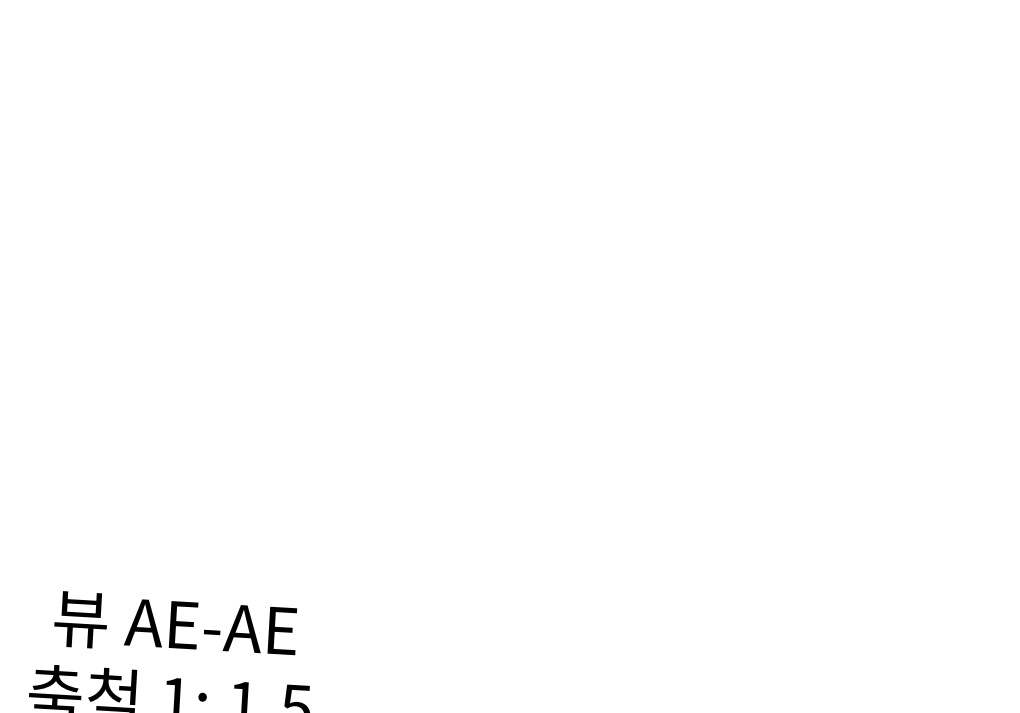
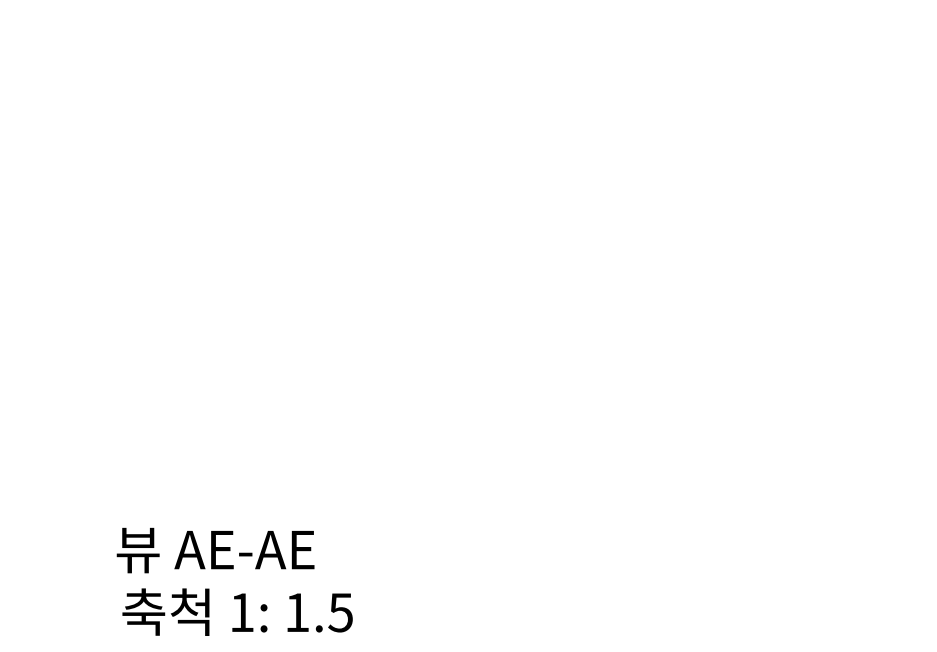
text: (175, 625) -> (215, 550), moved

